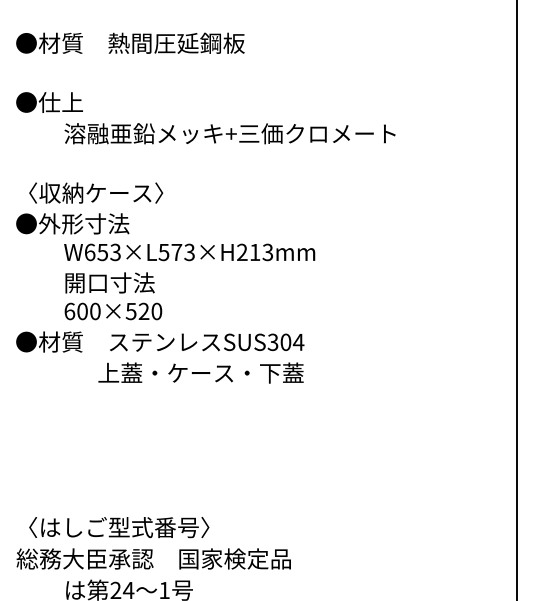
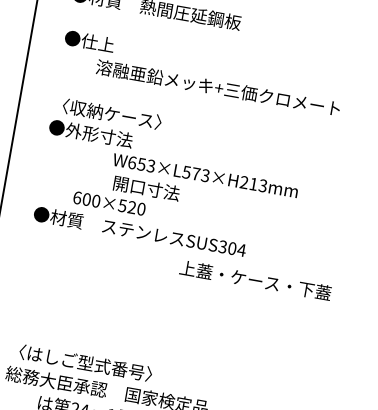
text: (189, 252) -> (205, 175), moved
text: (109, 282) -> (146, 188), moved
text: (200, 372) -> (255, 280), moved

